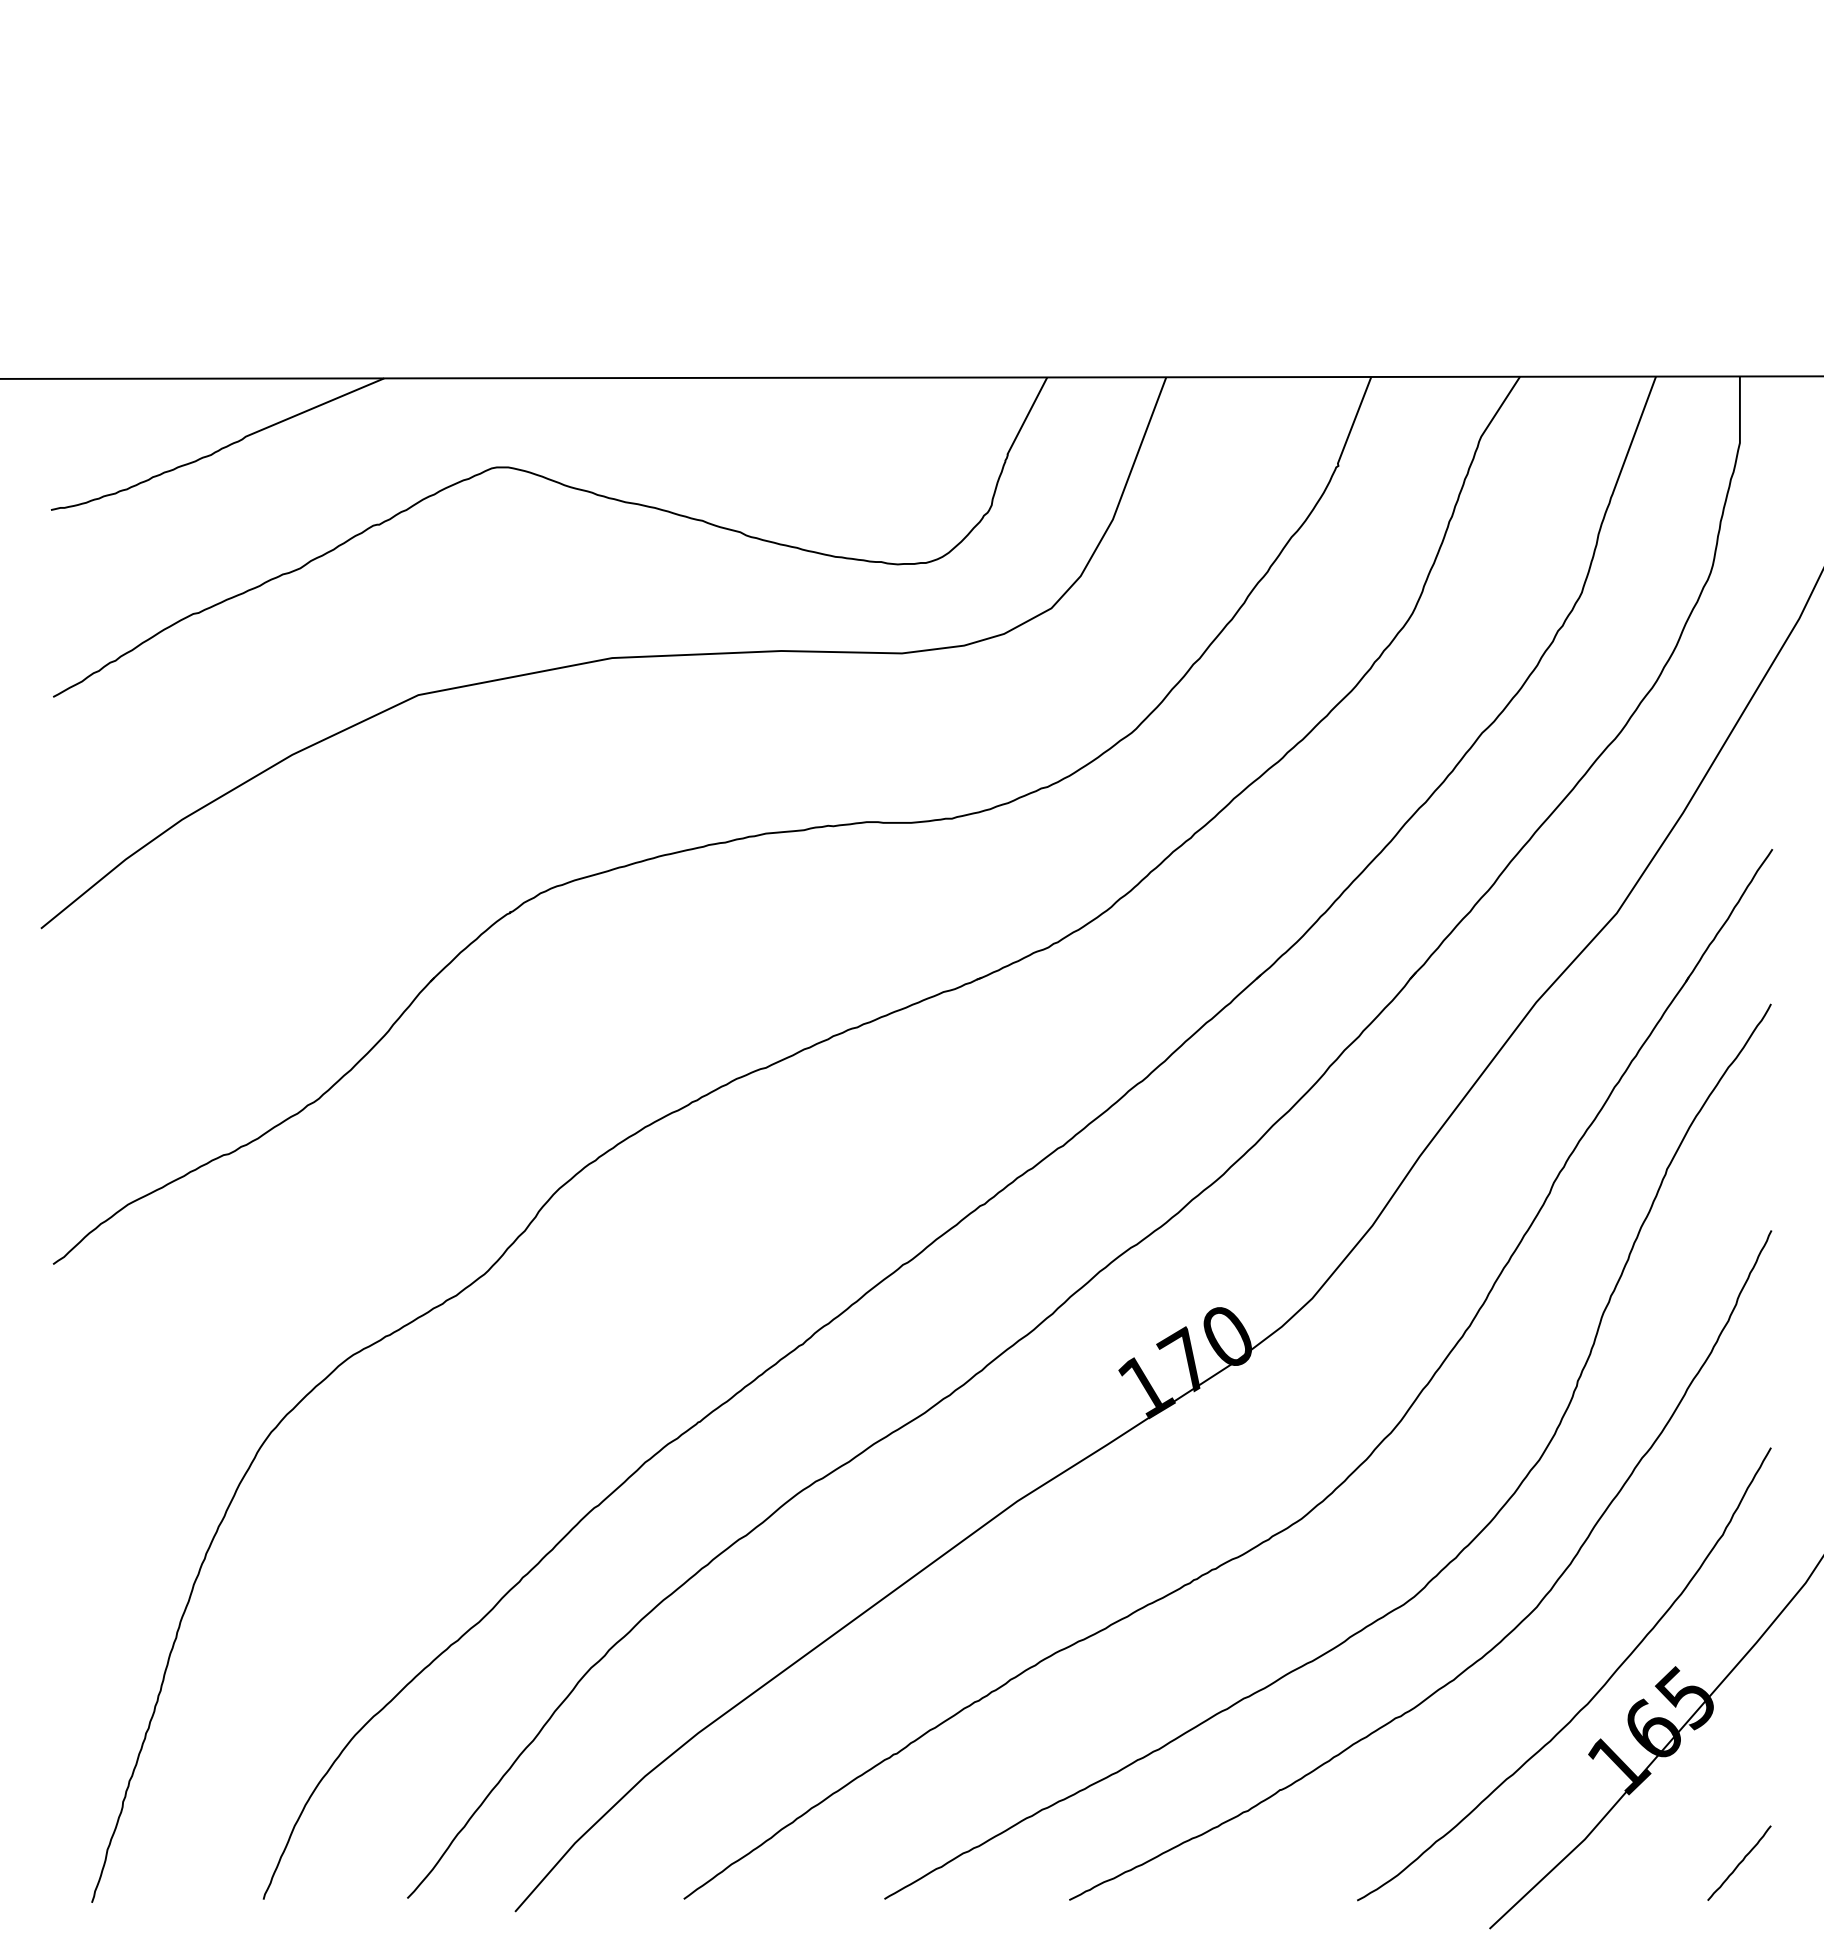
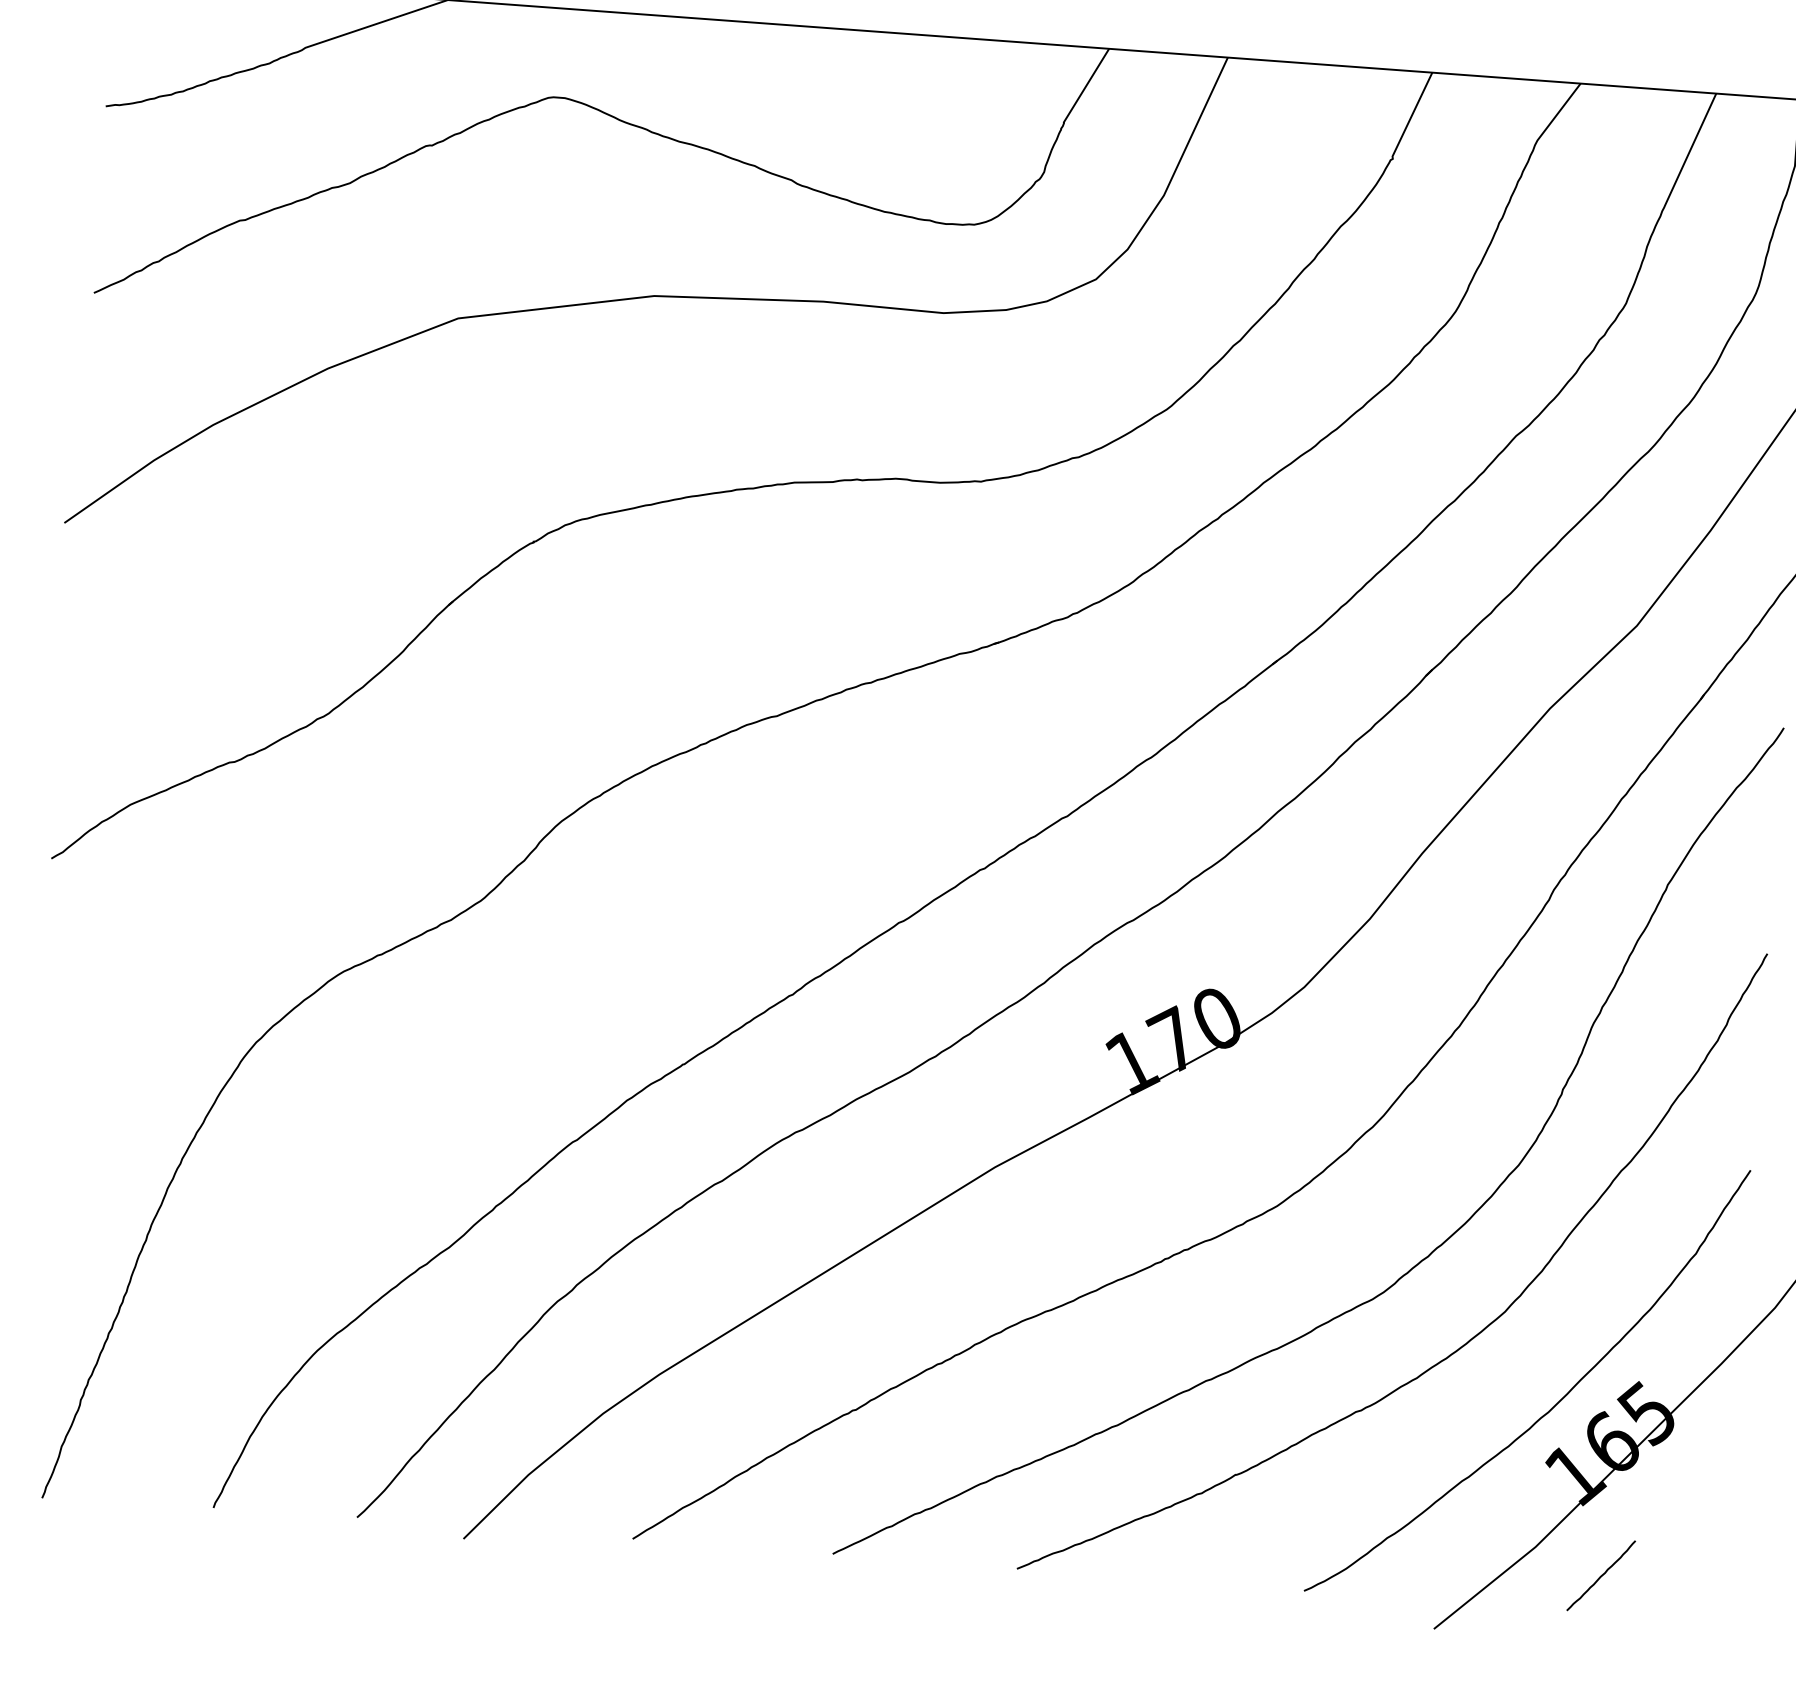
curve: (1739, 1862) -> (1601, 1575), moved

